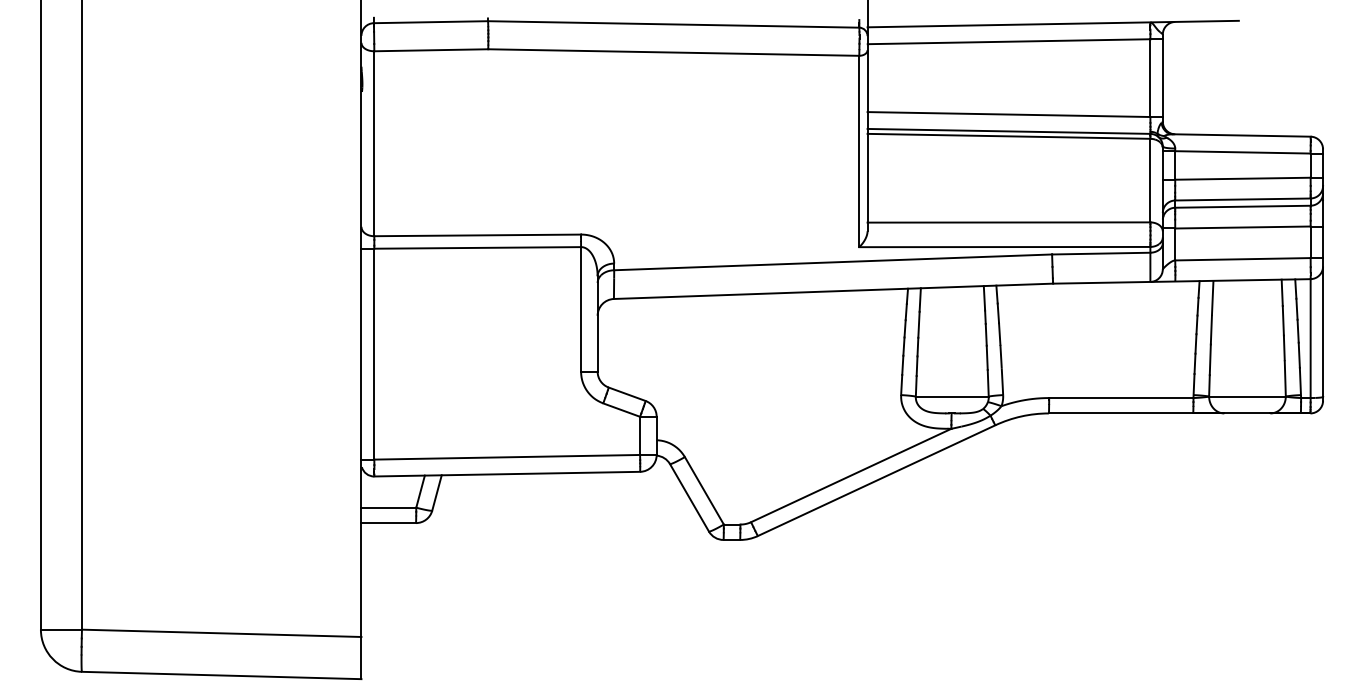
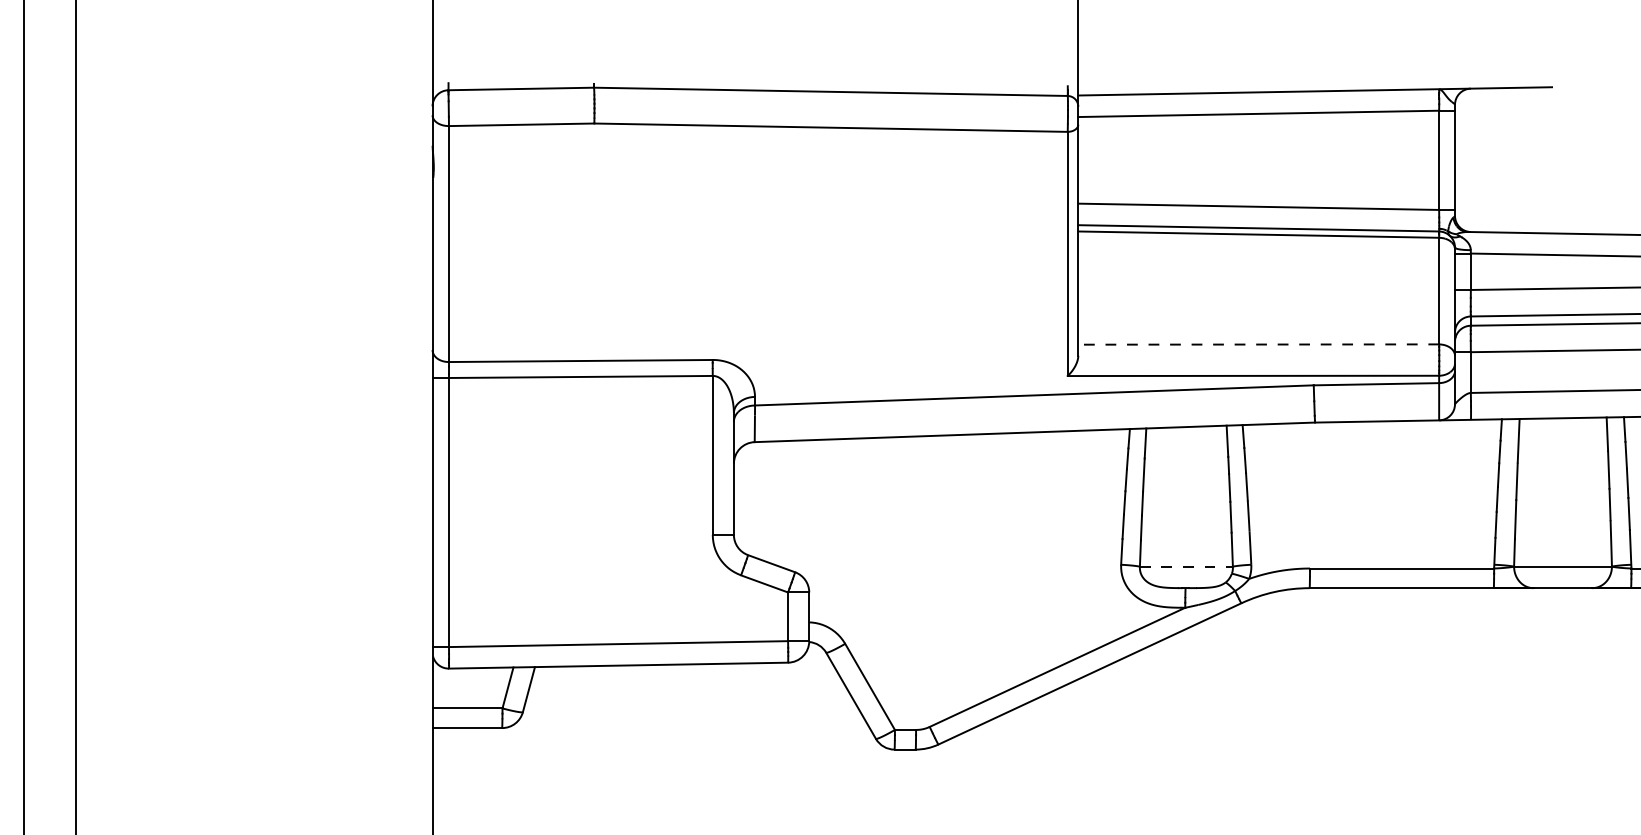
line: (1008, 222) -> (1258, 344), solid -> dashed
line: (952, 396) -> (1186, 566), solid -> dashed

